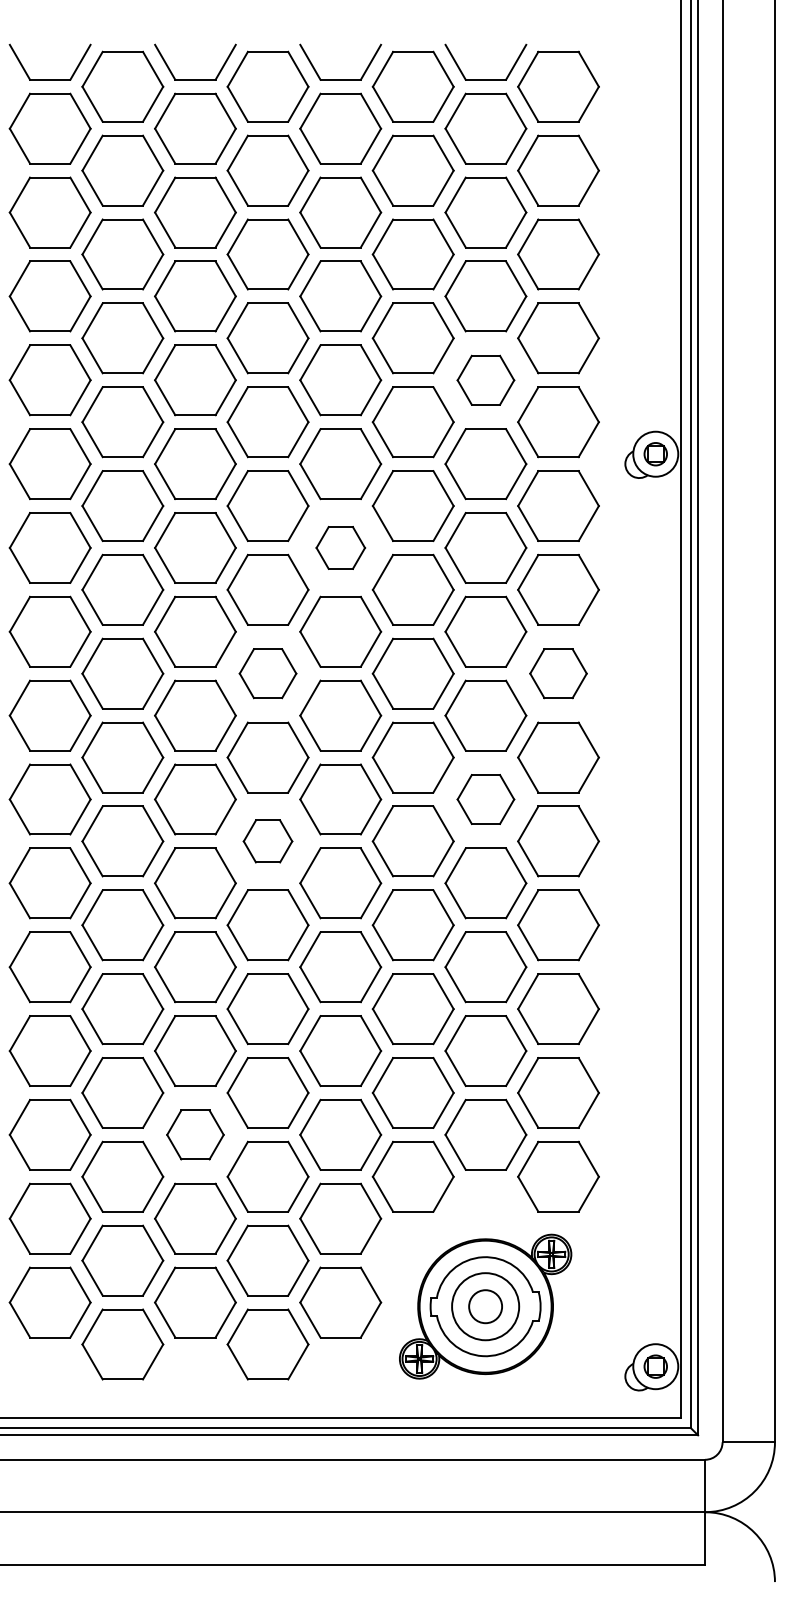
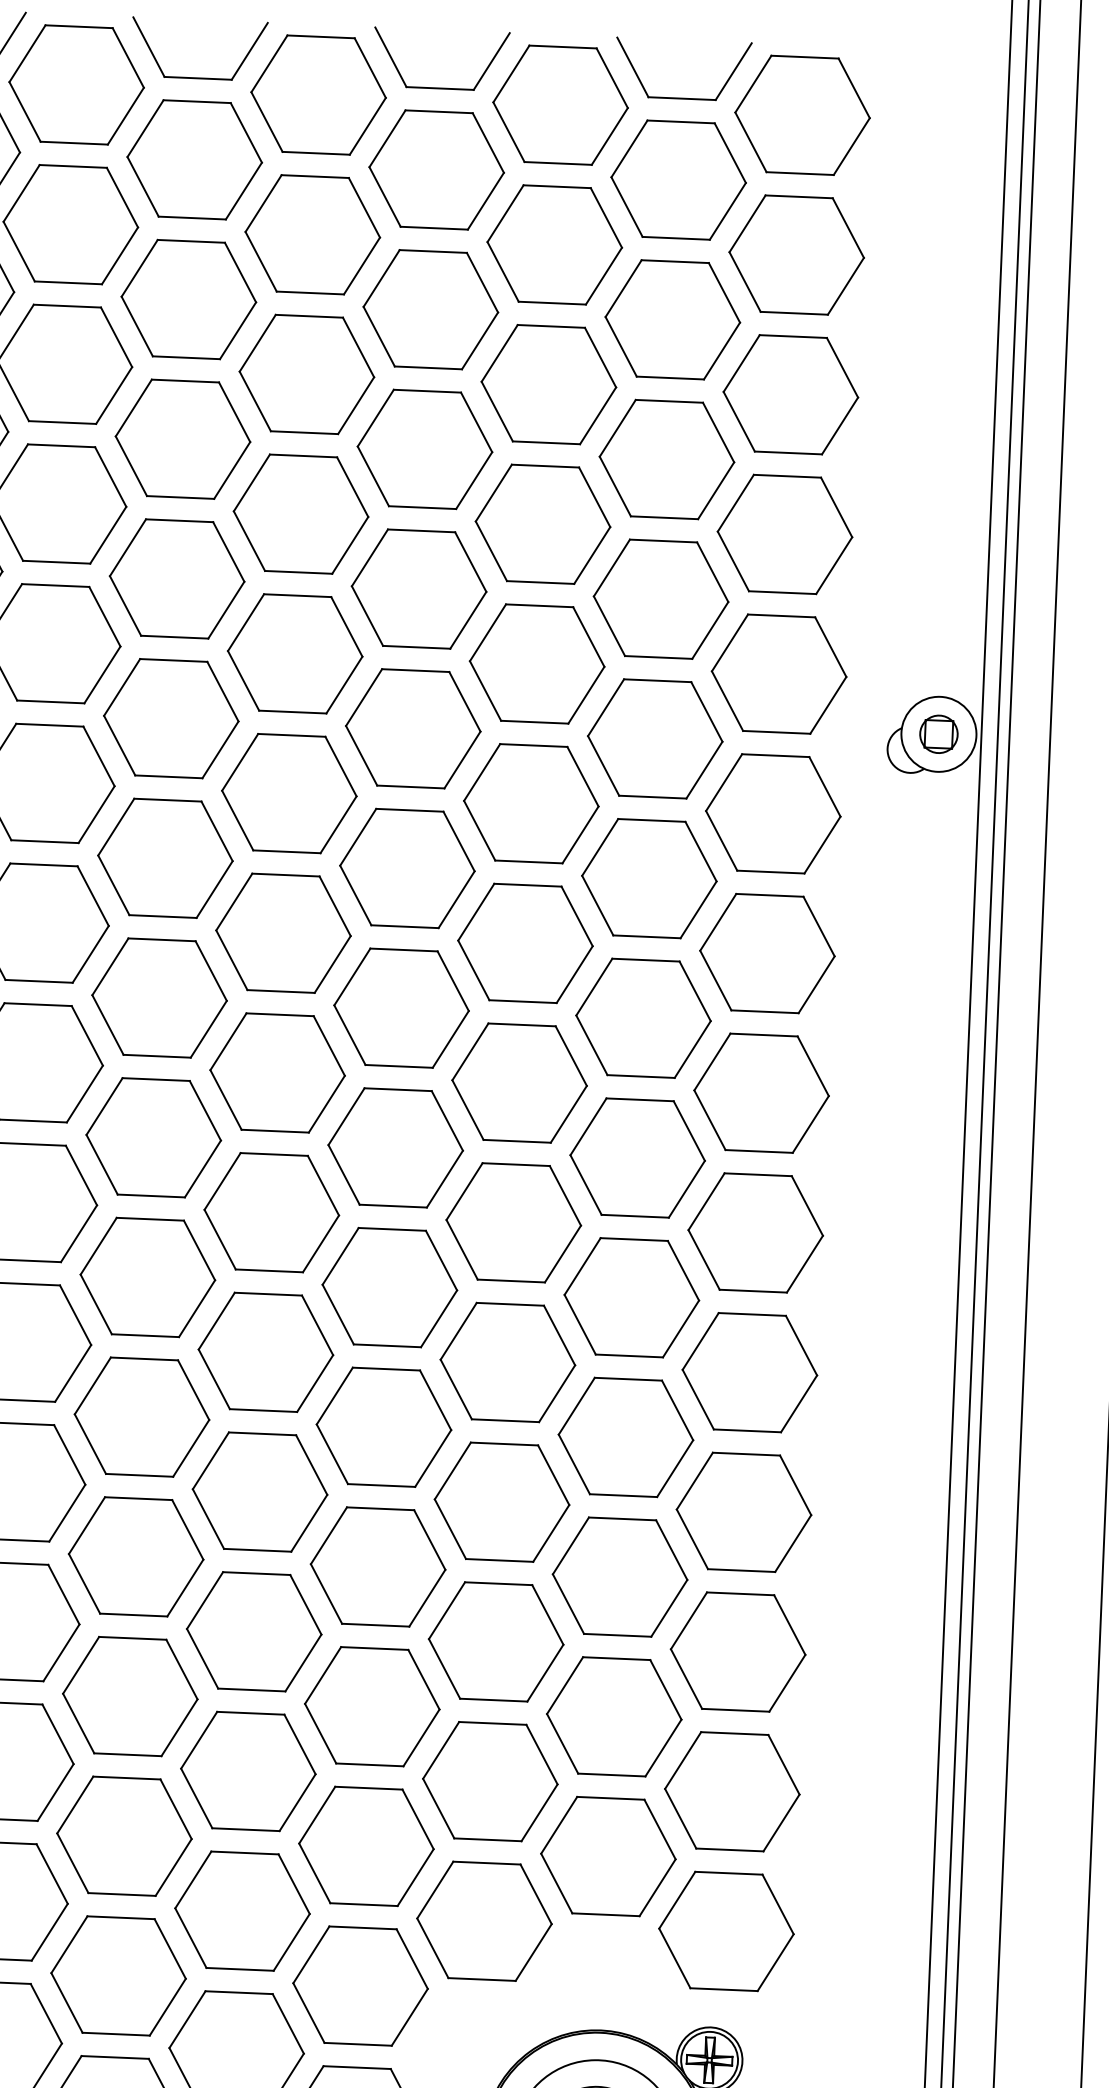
part: (485, 380) -> (660, 599), size x1.43
part: (340, 547) -> (407, 867), size x1.67
part: (267, 673) -> (276, 1072), size x1.43
part: (558, 673) -> (761, 1092), size x1.43
part: (485, 799) -> (631, 1297), size x1.43
part: (267, 841) -> (264, 1352), size x1.67
part: (195, 1134) -> (124, 1835), size x1.43

